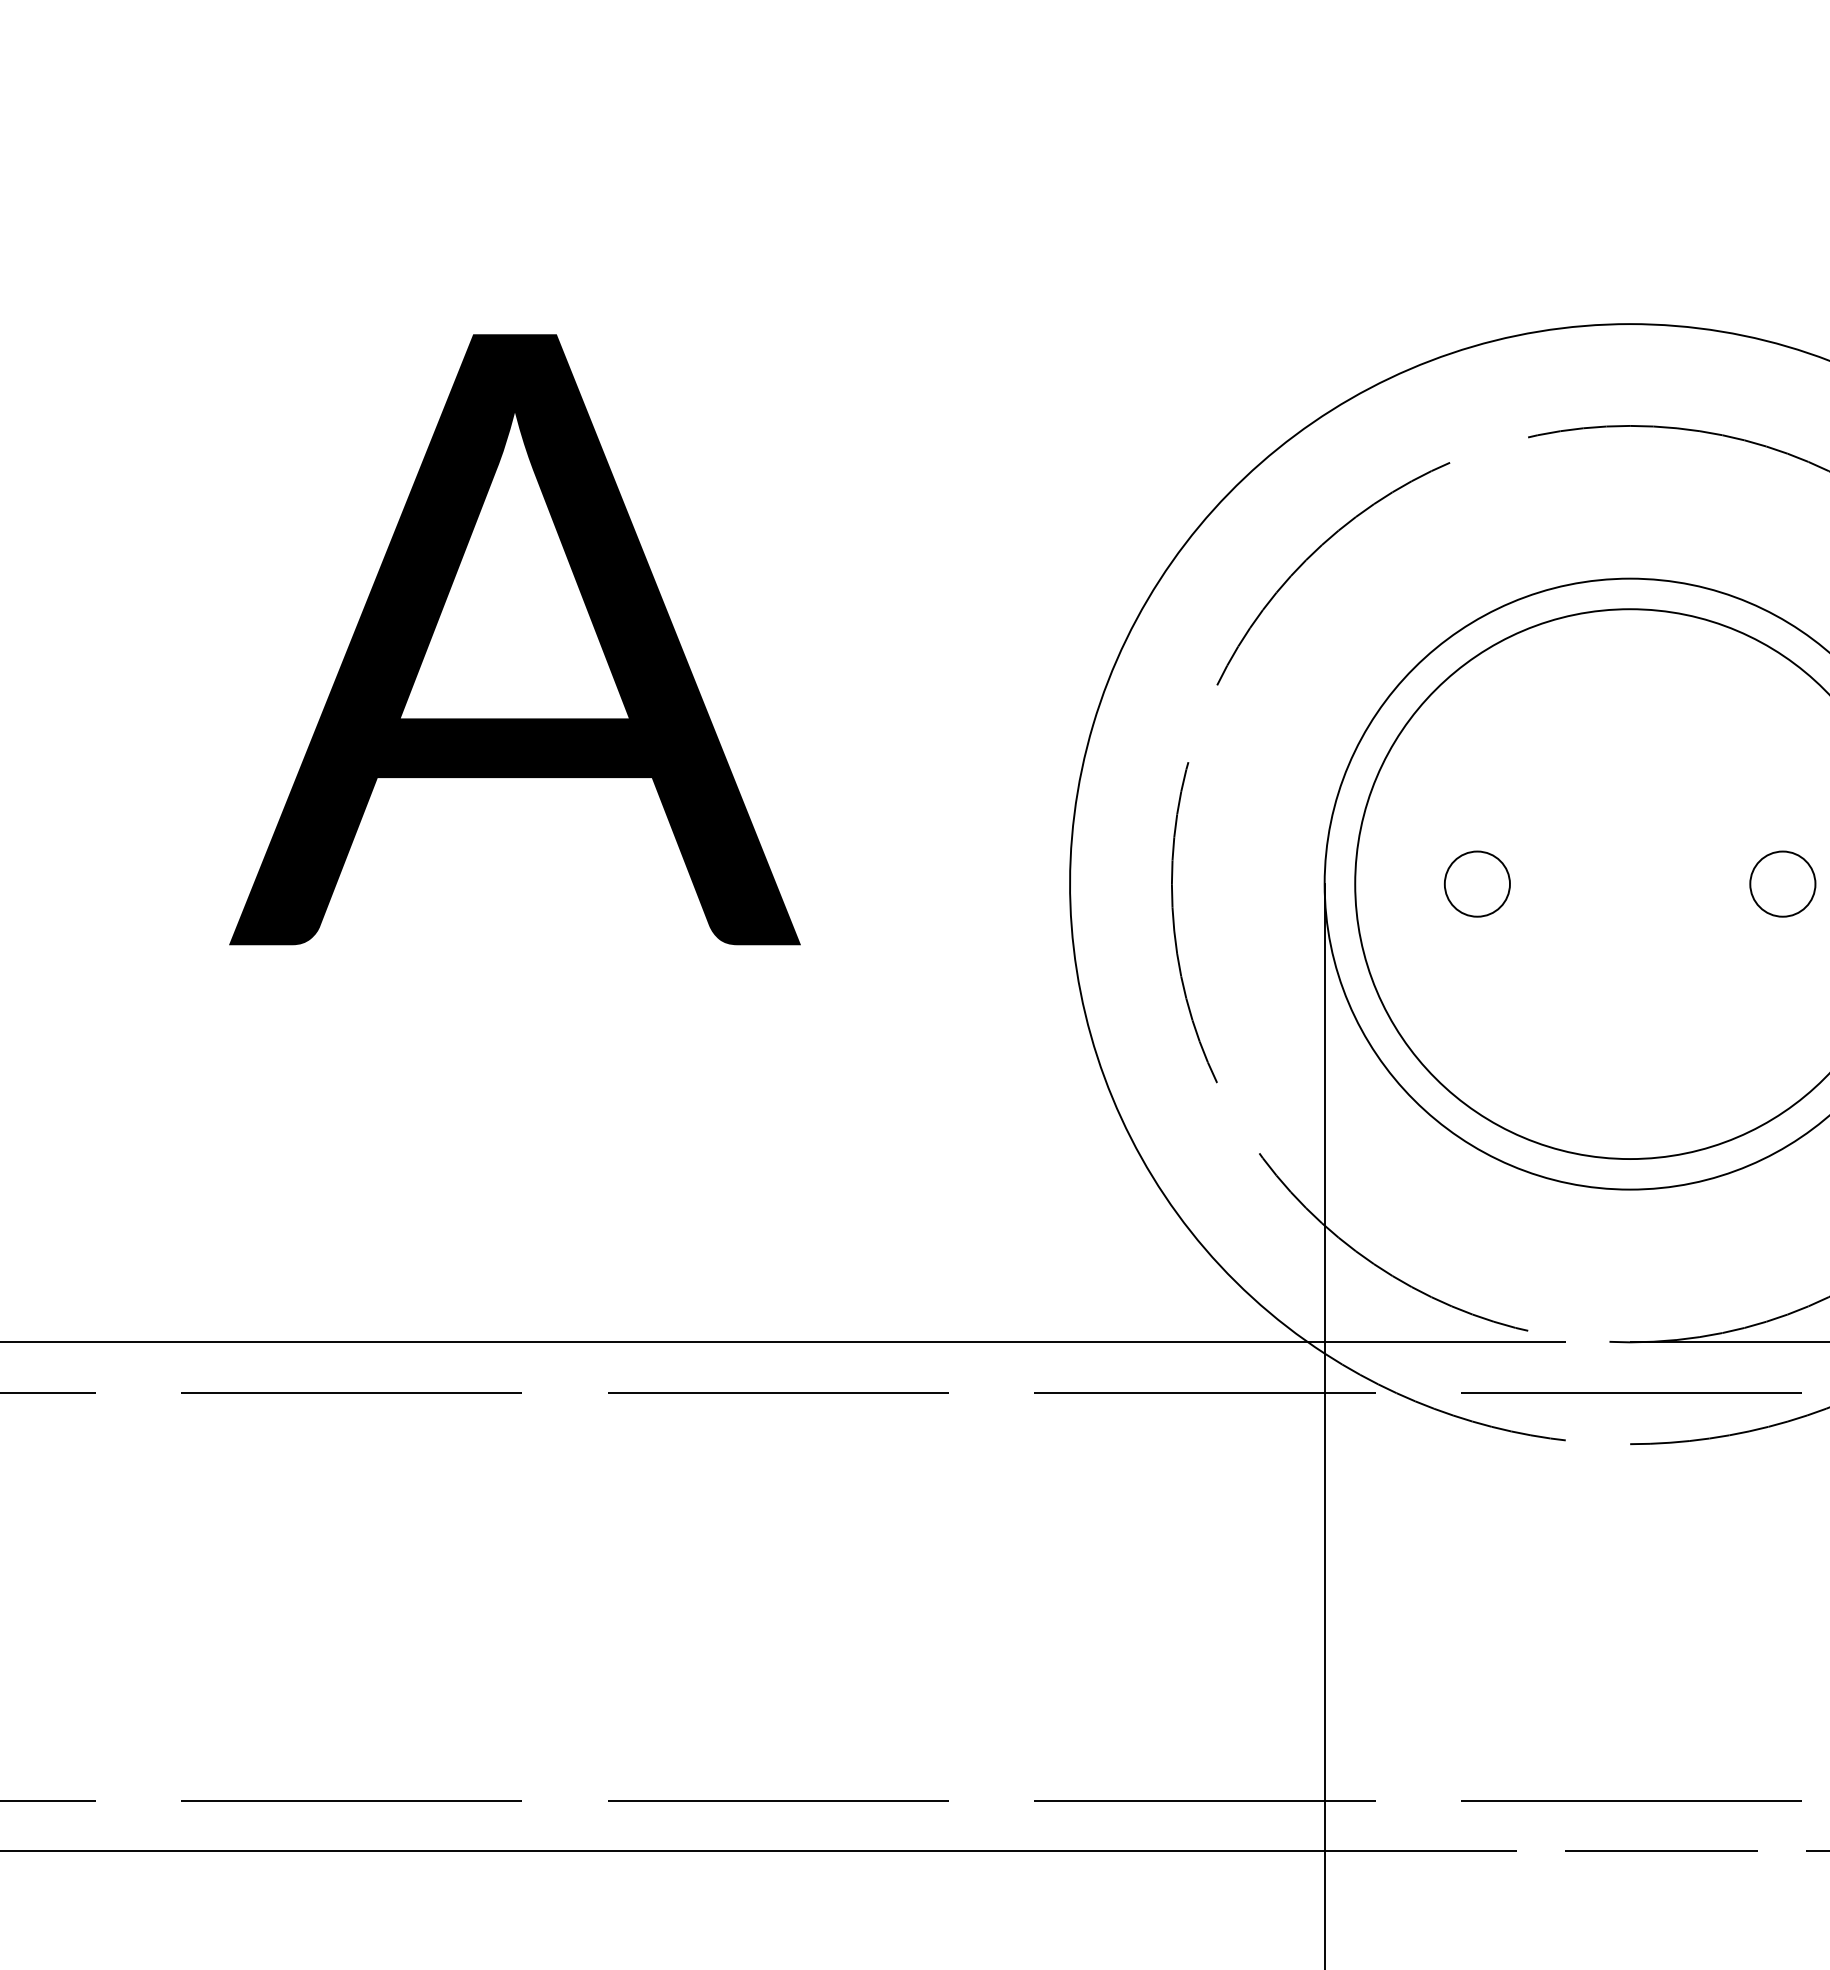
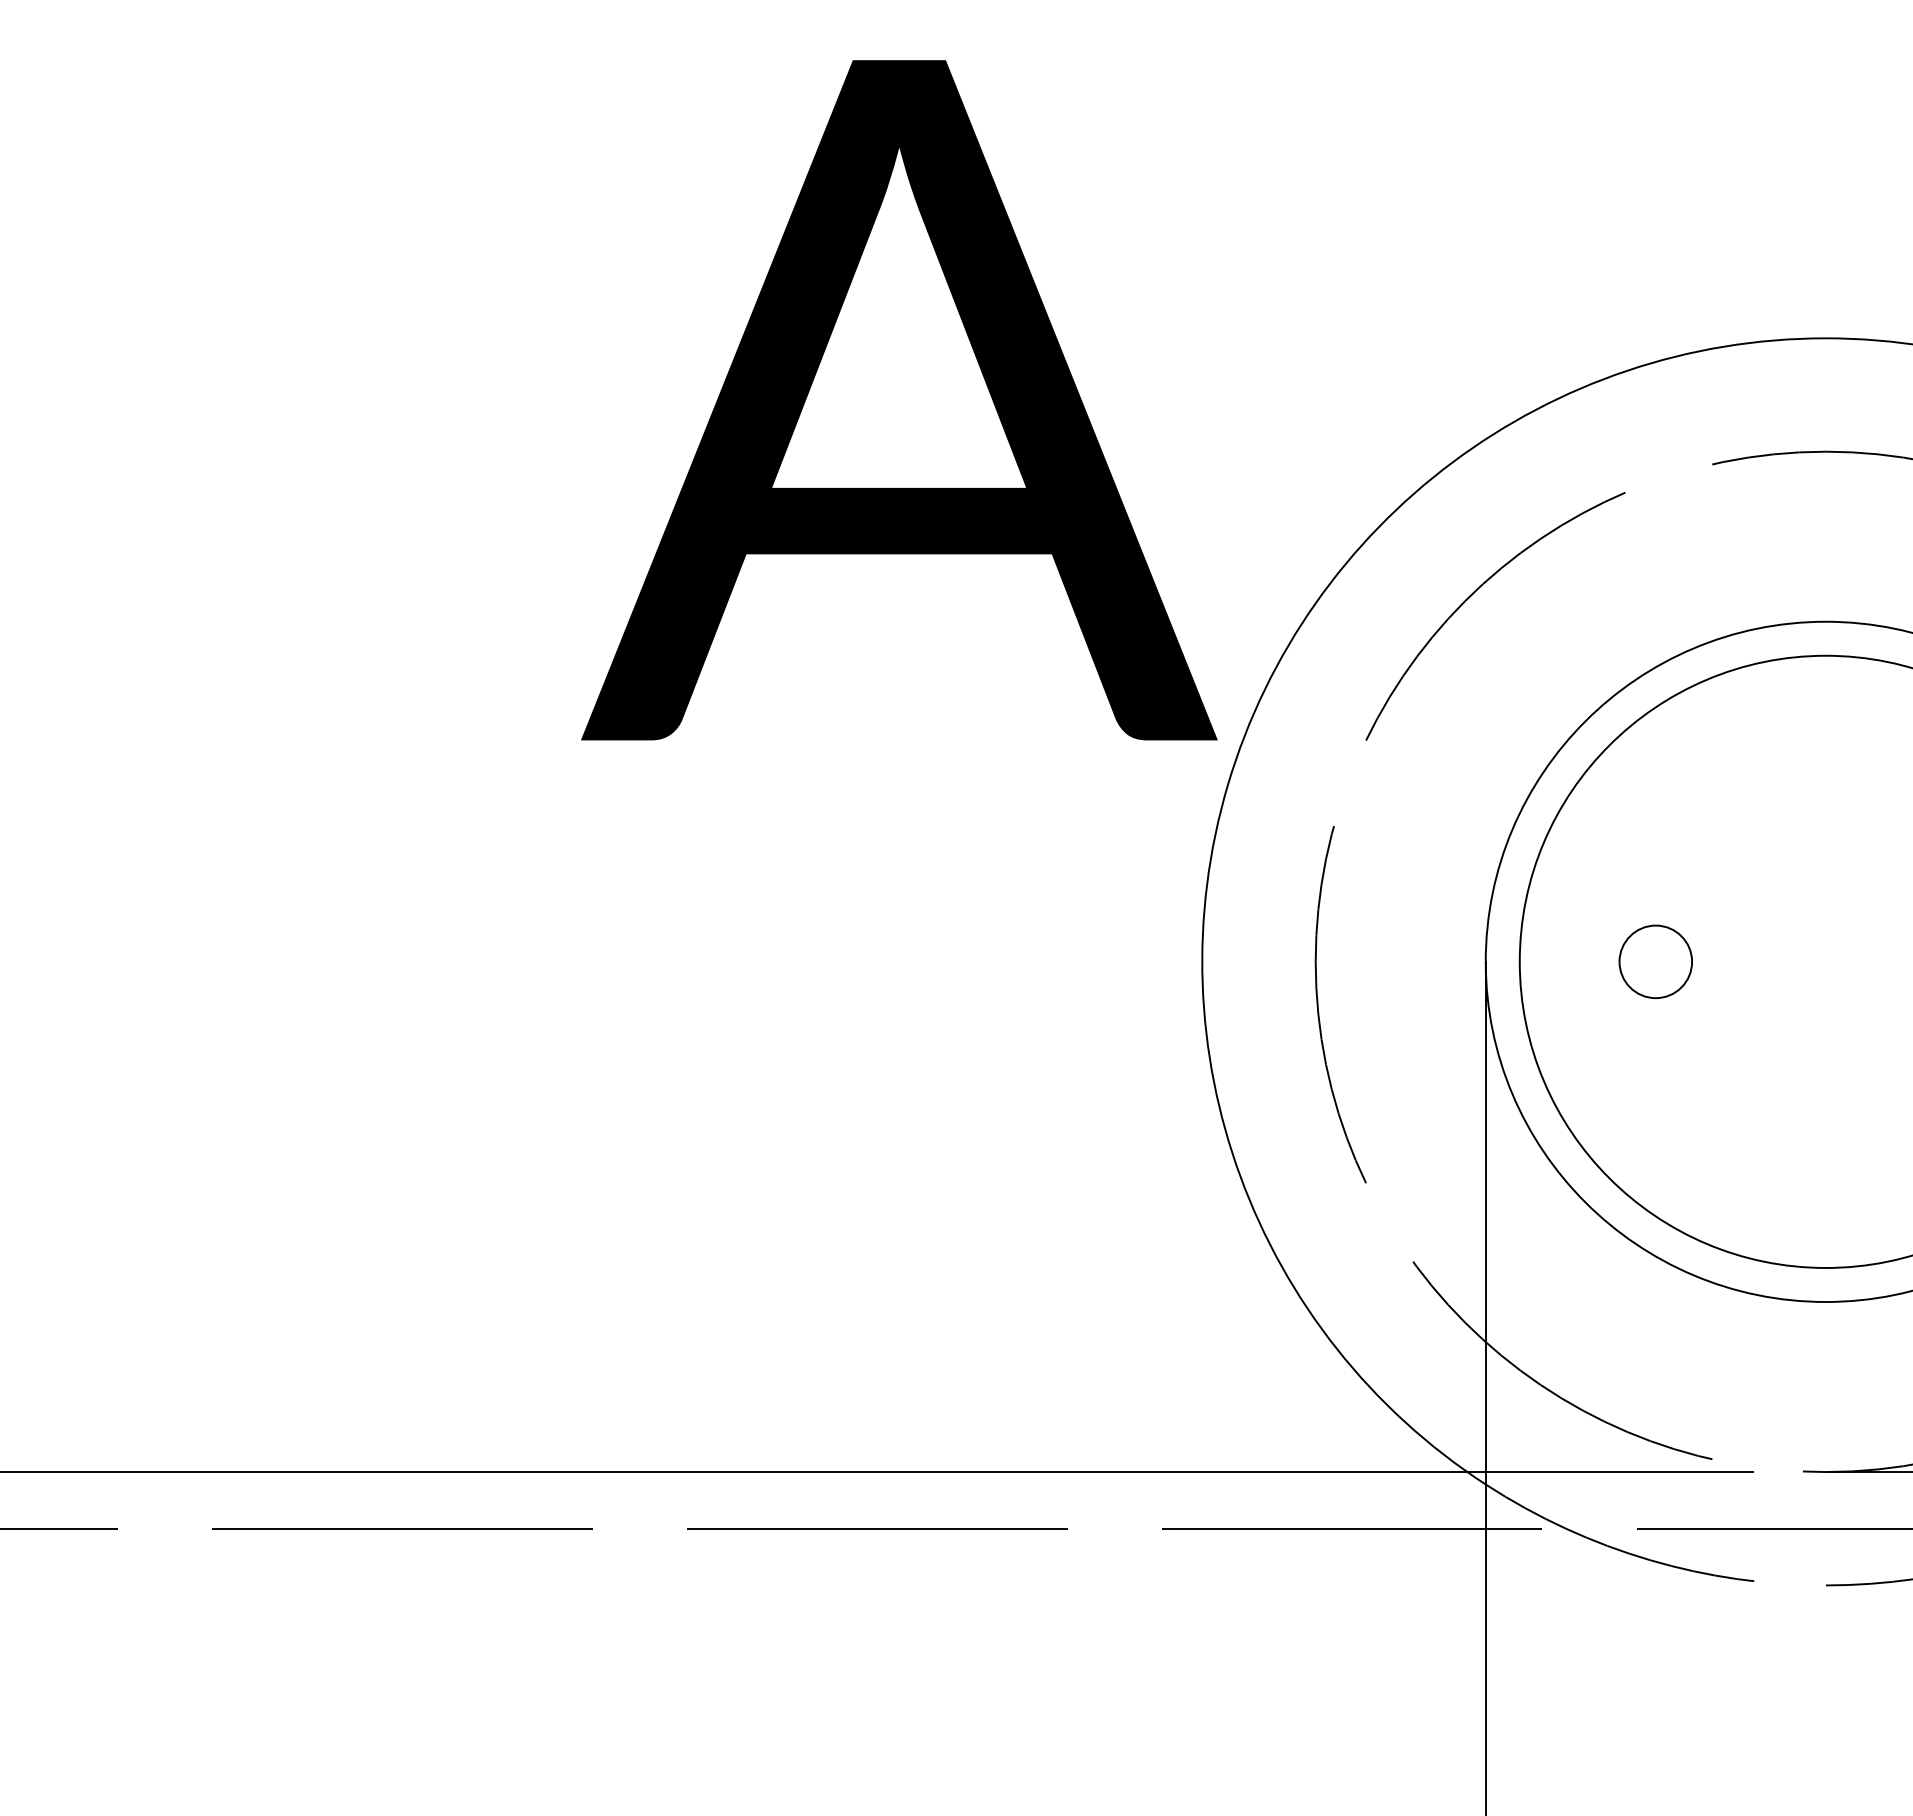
text: (514, 639) -> (898, 400), moved

